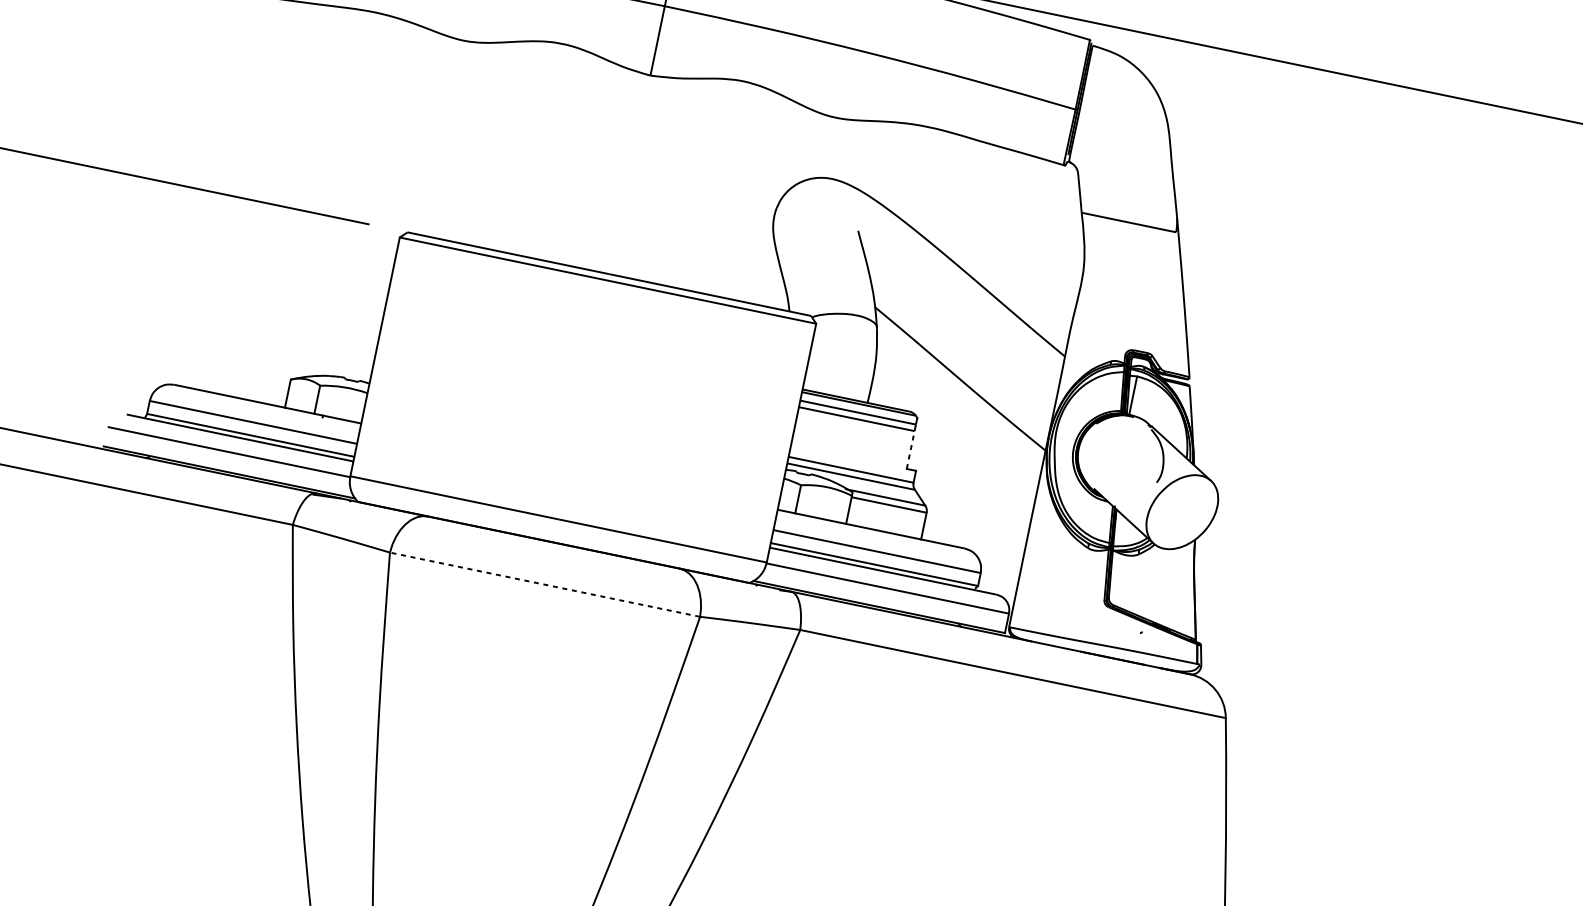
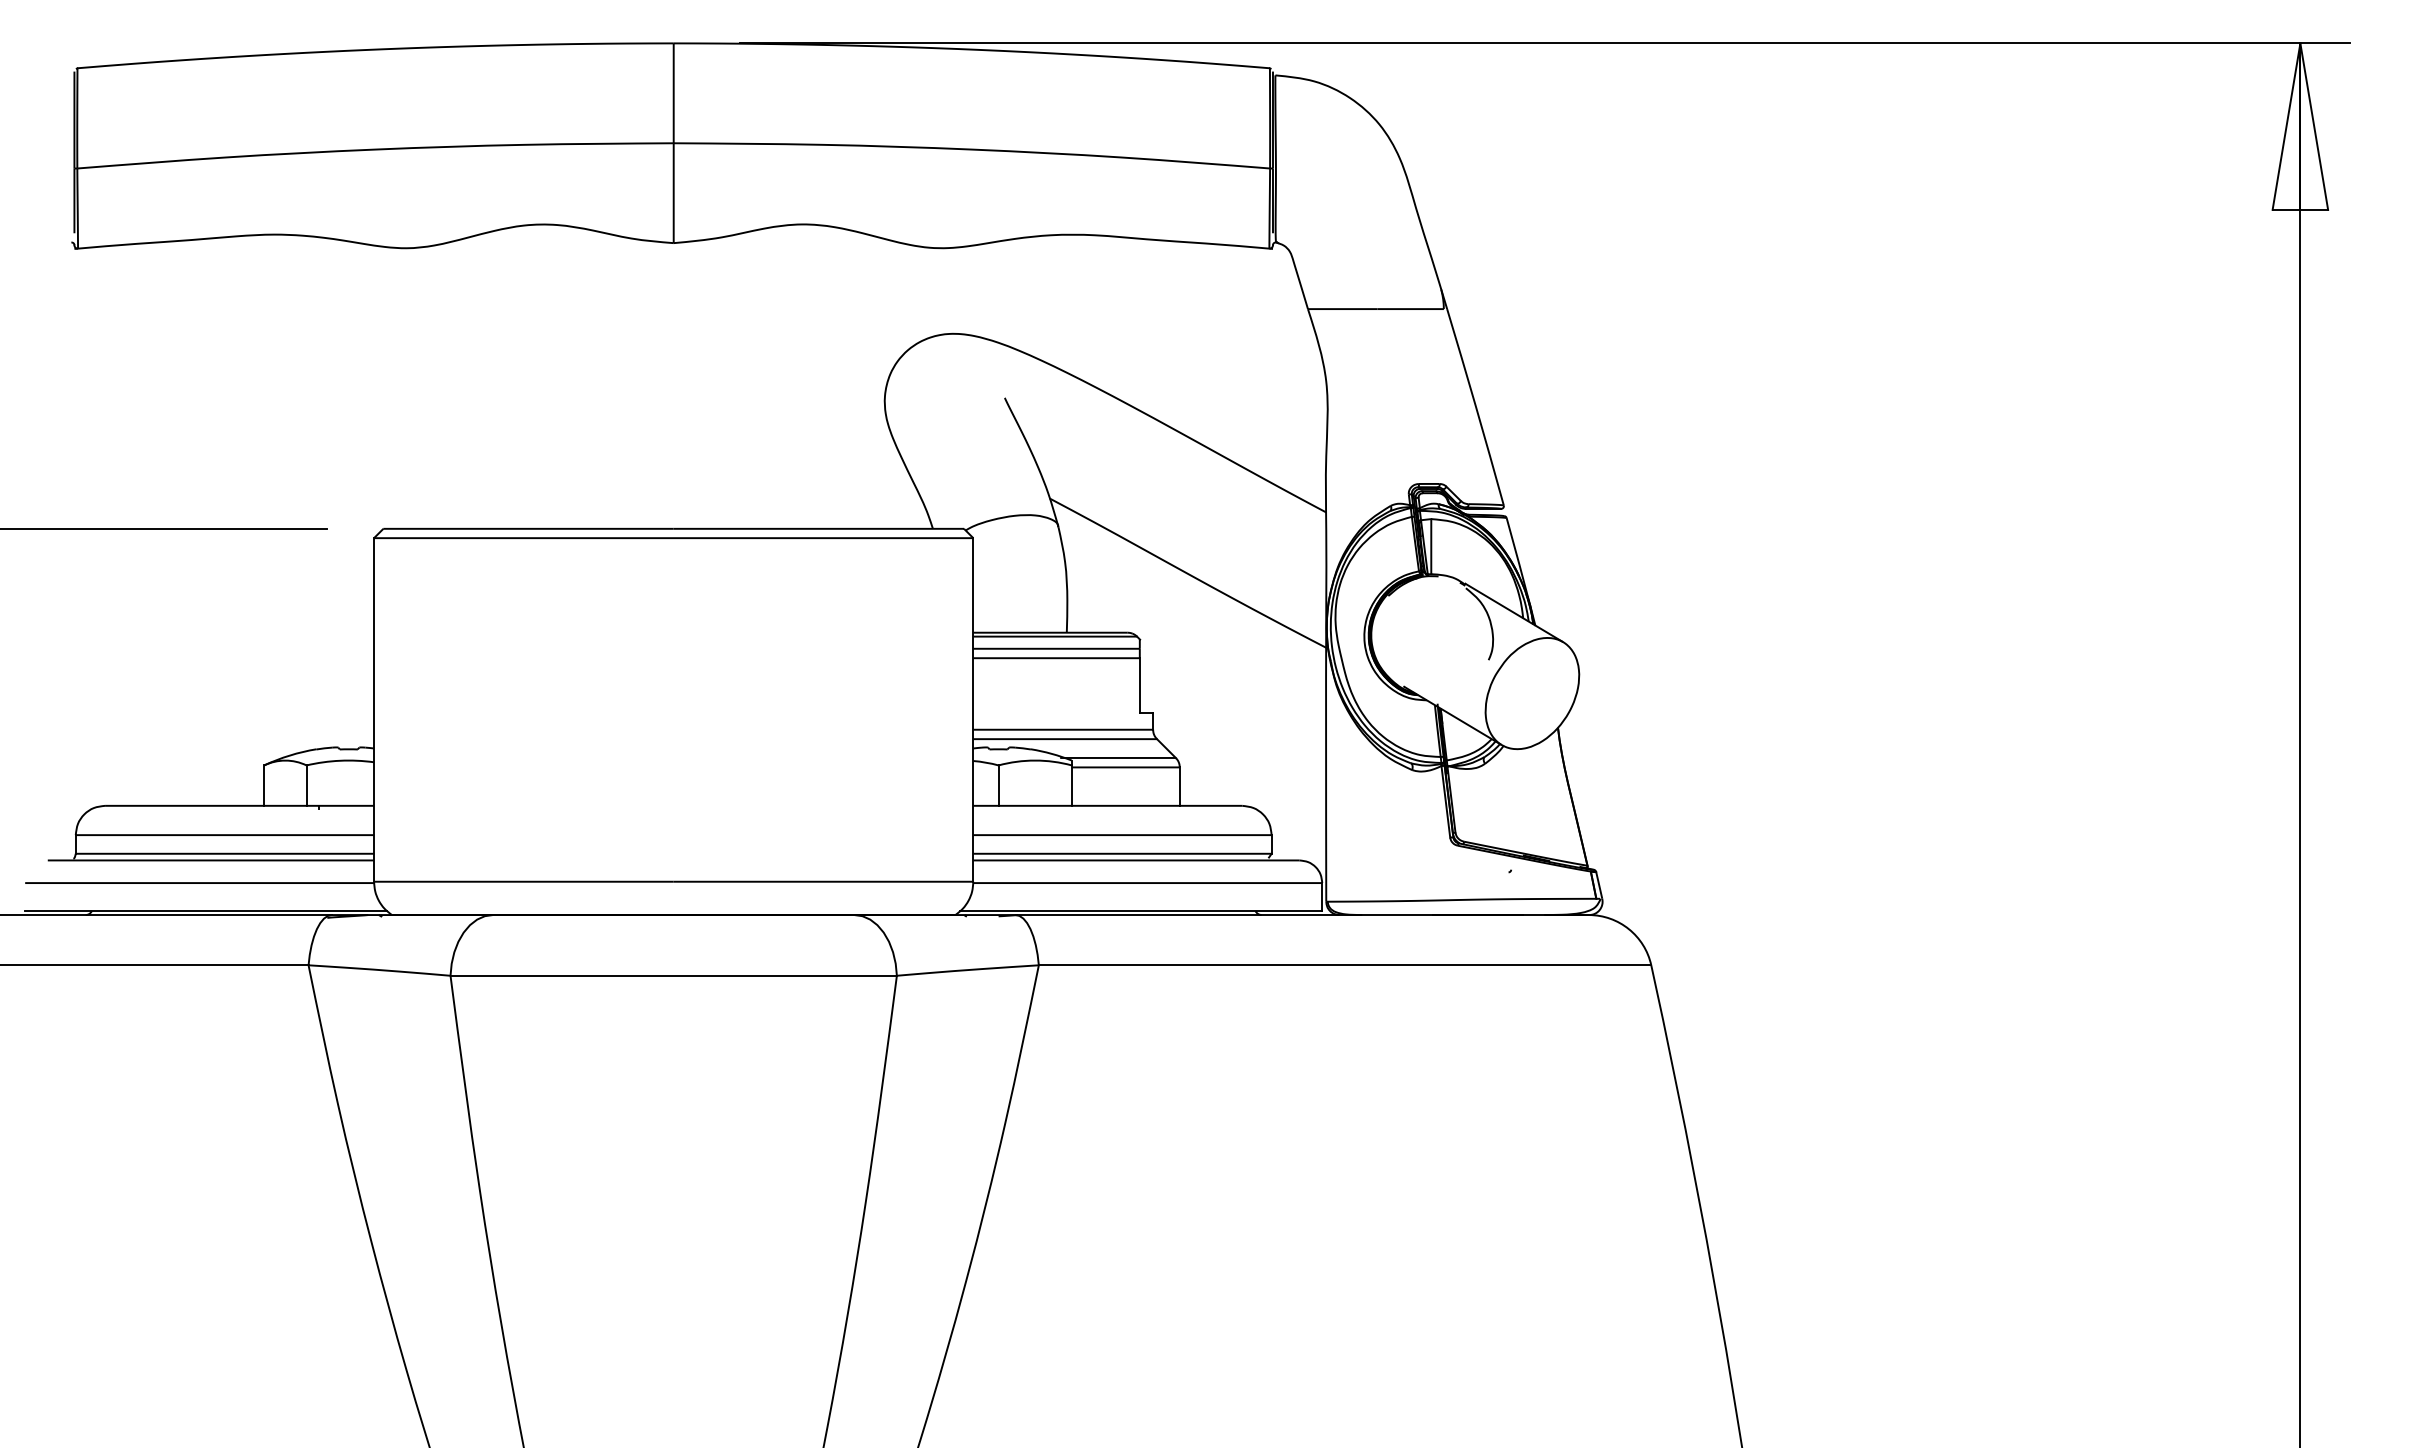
line: (910, 449) -> (1139, 684), dashed -> solid
line: (544, 584) -> (673, 975), dashed -> solid

